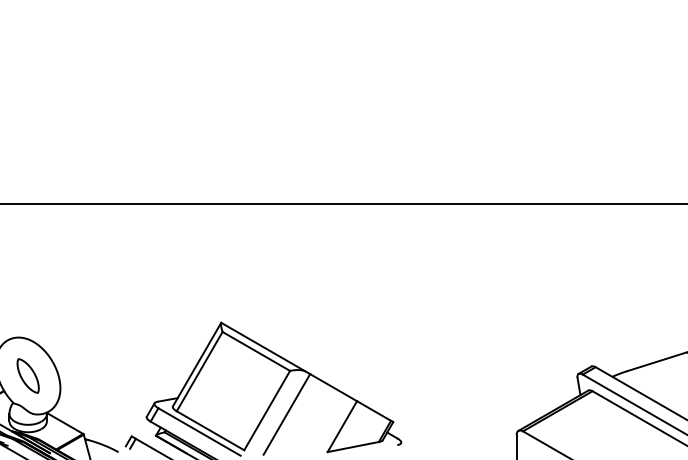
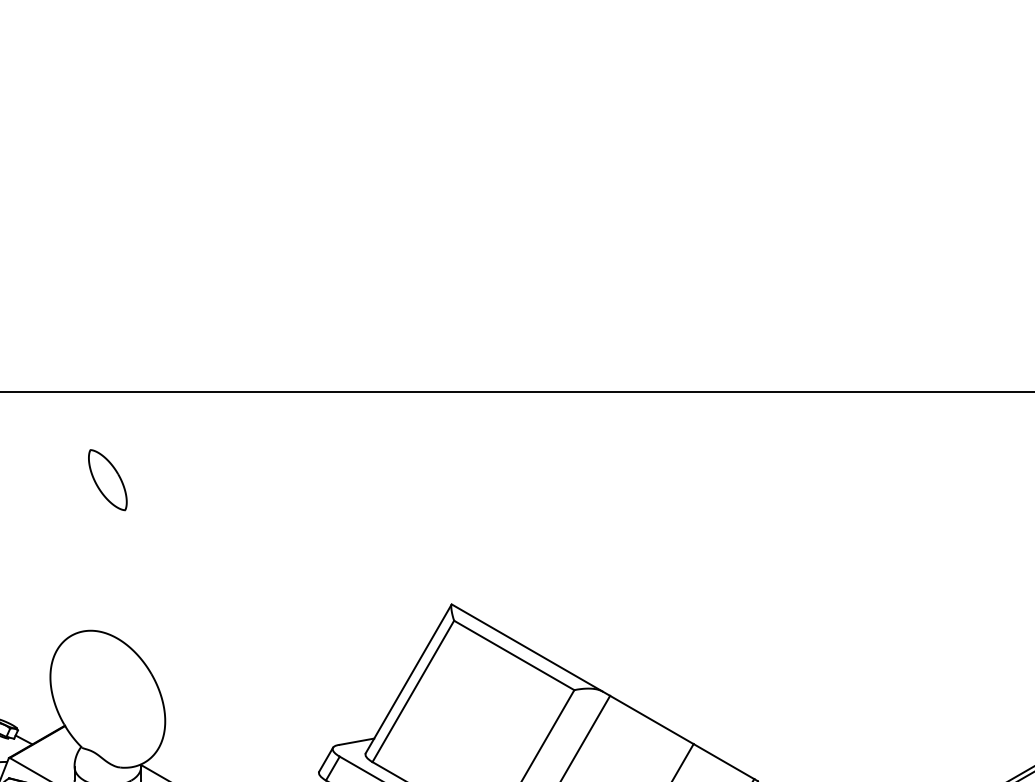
part: (27, 375) -> (106, 479), moved

